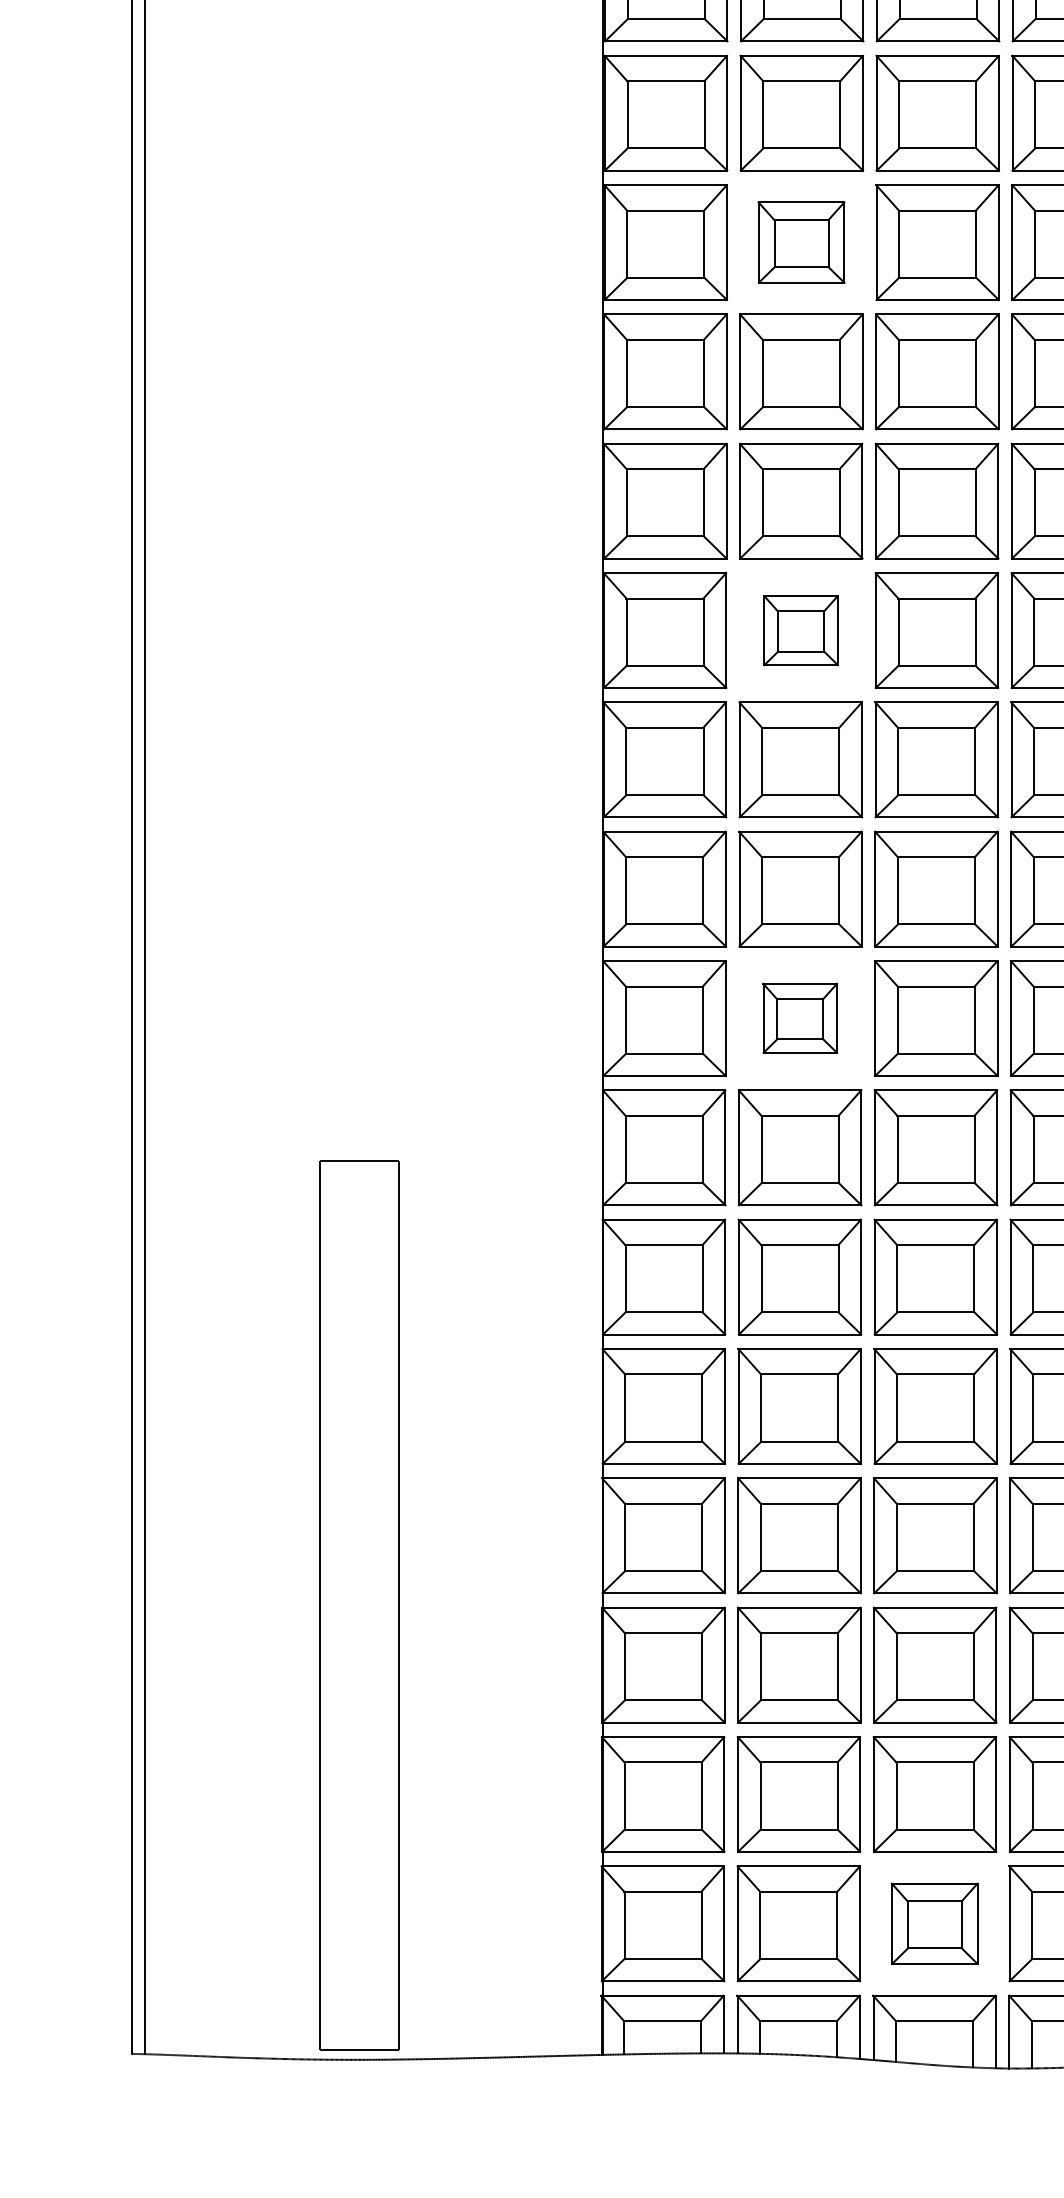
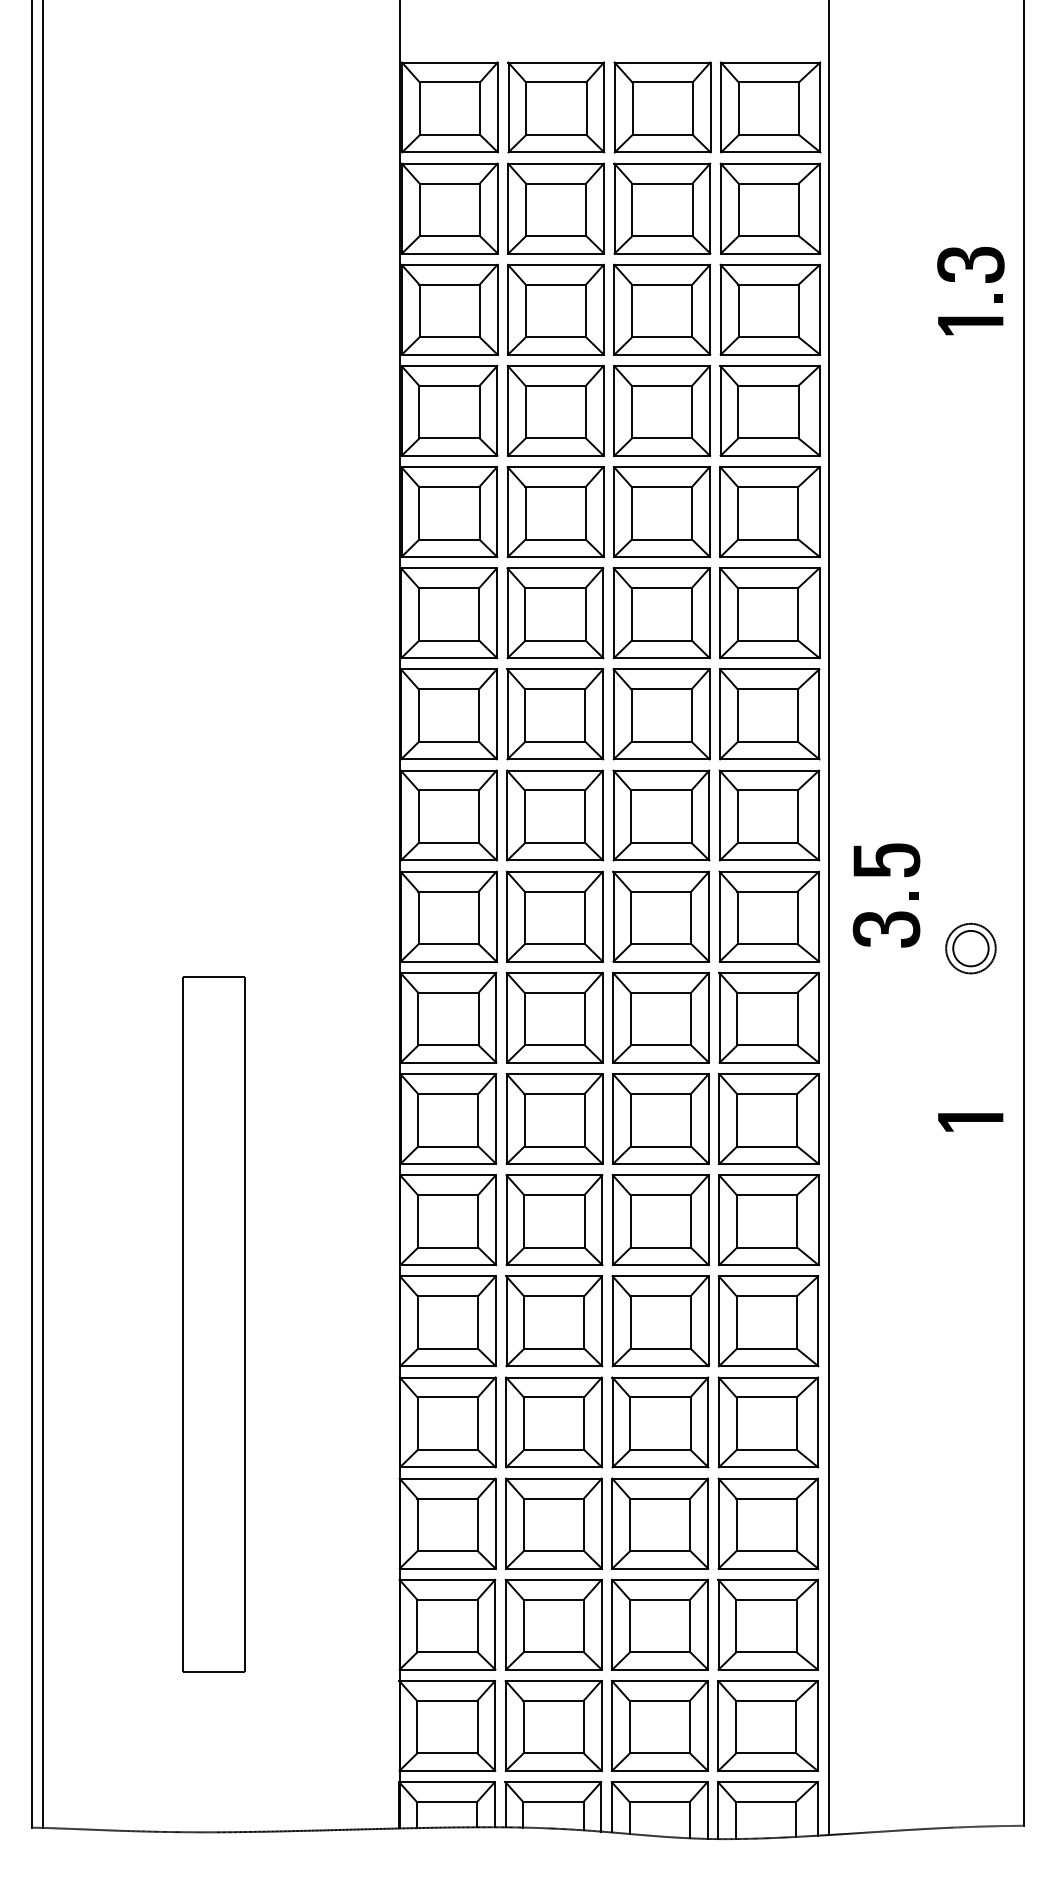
part: (801, 242) -> (555, 410), size x1.43
part: (801, 630) -> (555, 714), size x1.67
part: (800, 1018) -> (554, 1017), size x1.67
part: (358, 1604) -> (213, 1324), moved
part: (934, 1923) -> (659, 1725), size x1.43

